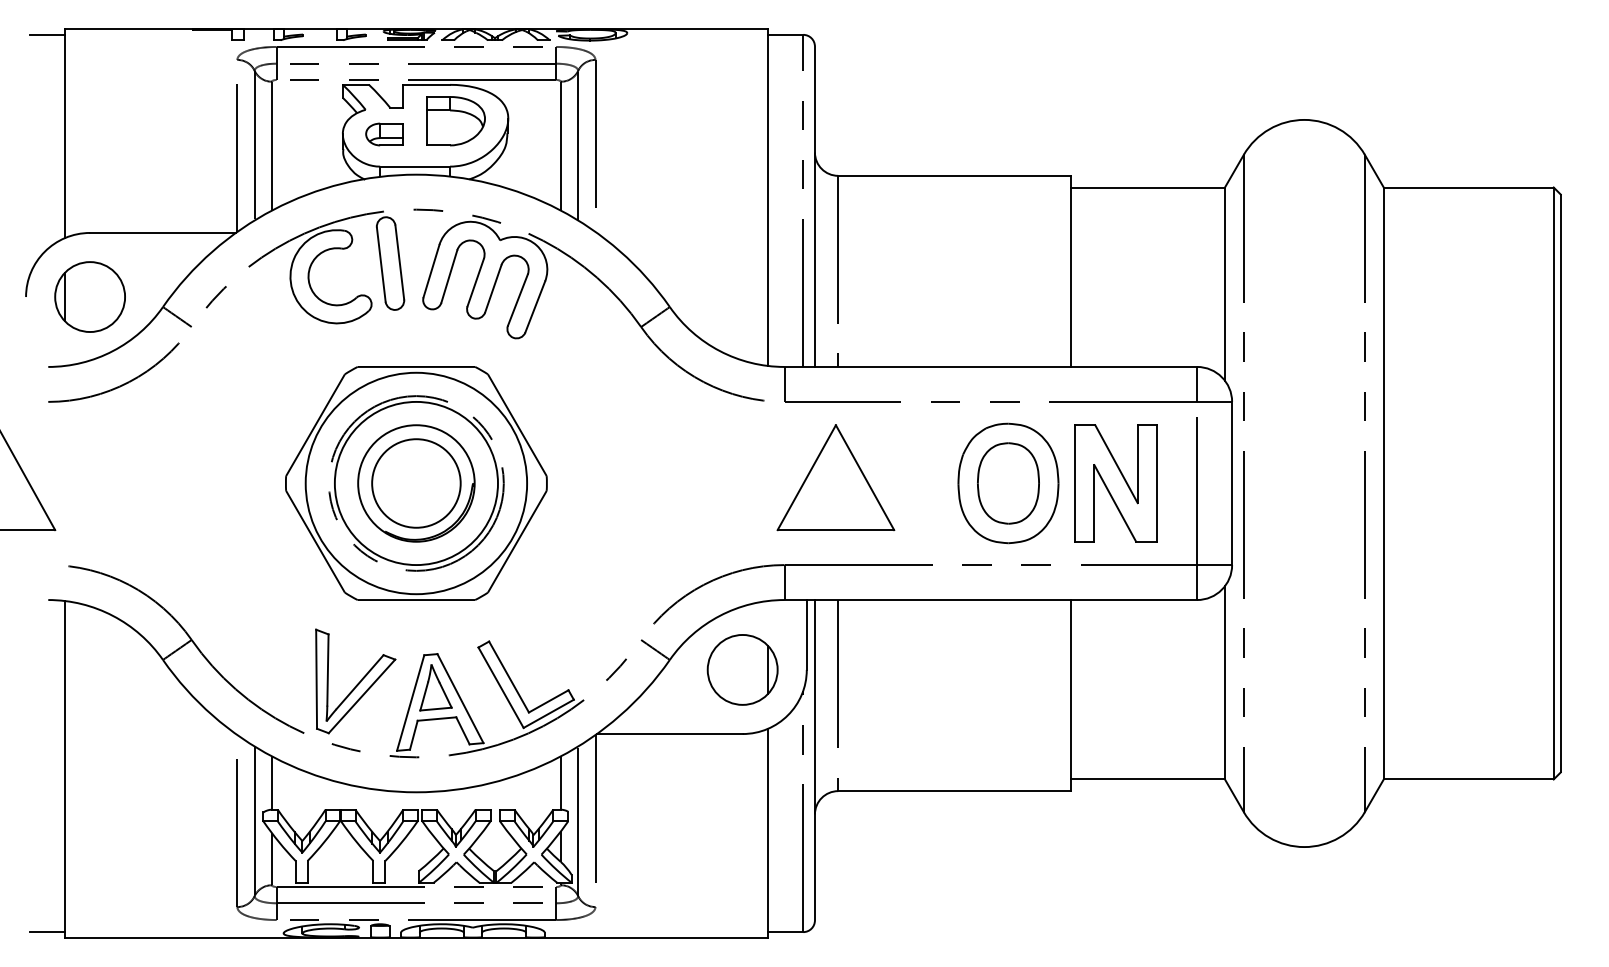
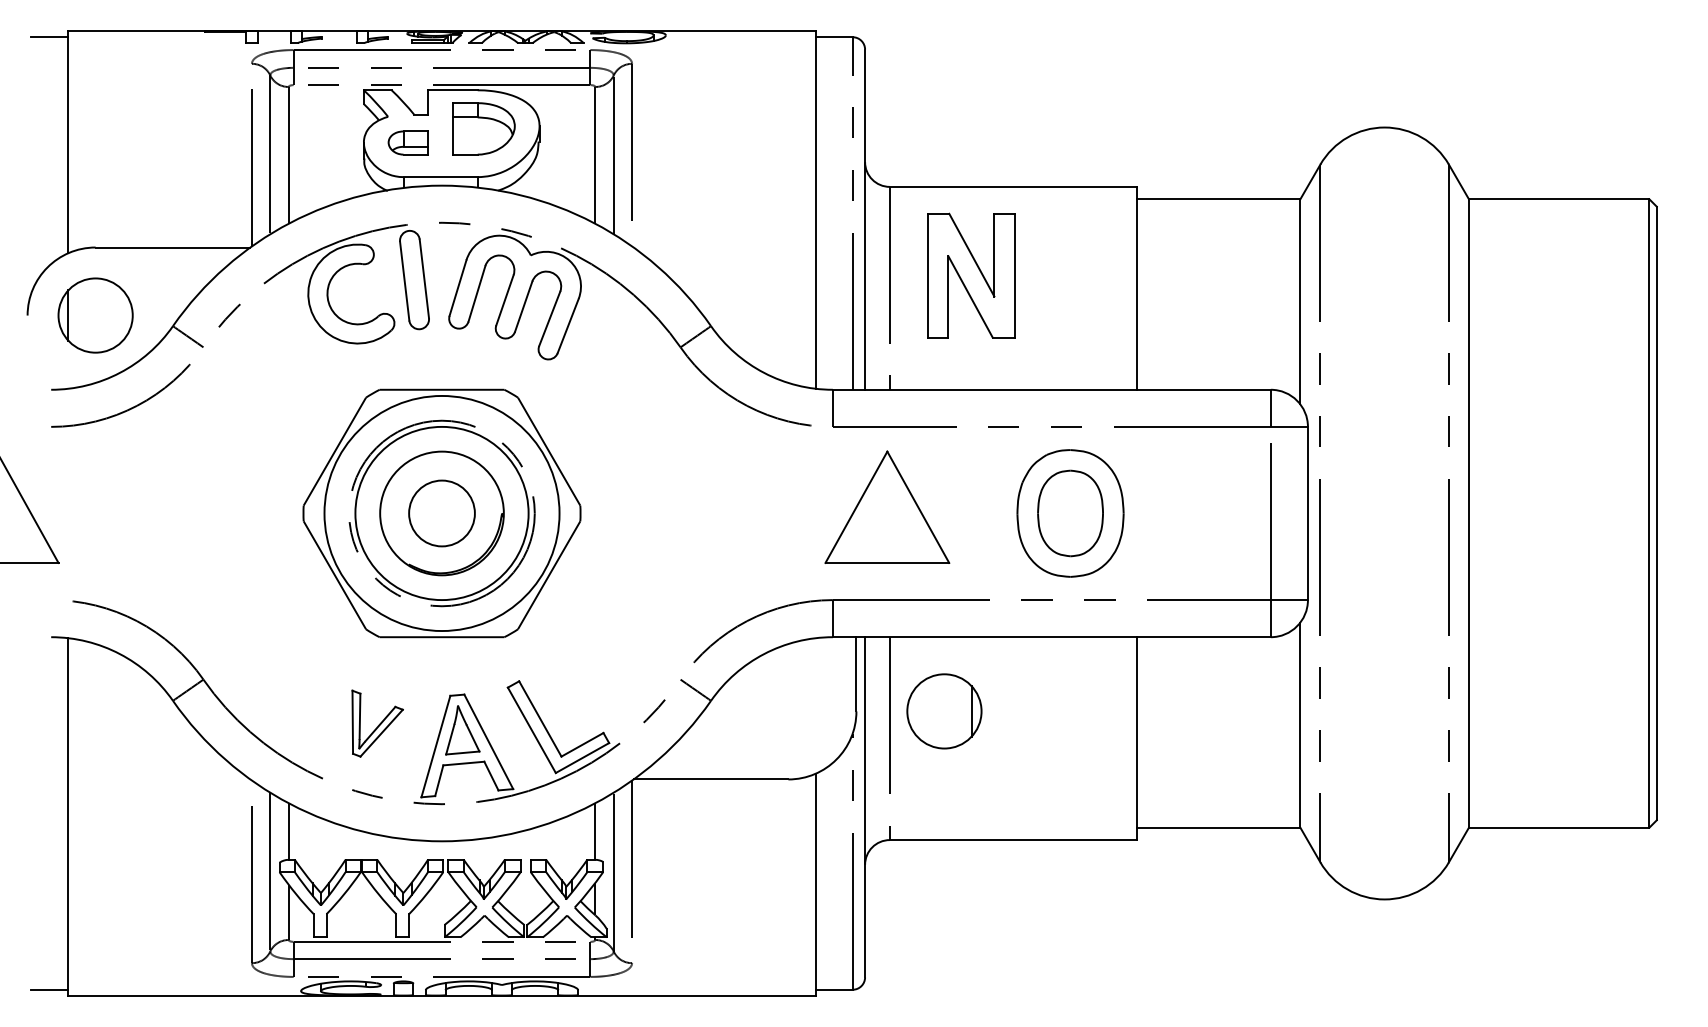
circle: (416, 483) -> (442, 513), size x0.7
part: (1115, 483) -> (970, 275), moved
part: (742, 669) -> (944, 710), moved
part: (355, 681) -> (377, 723), size x0.6

